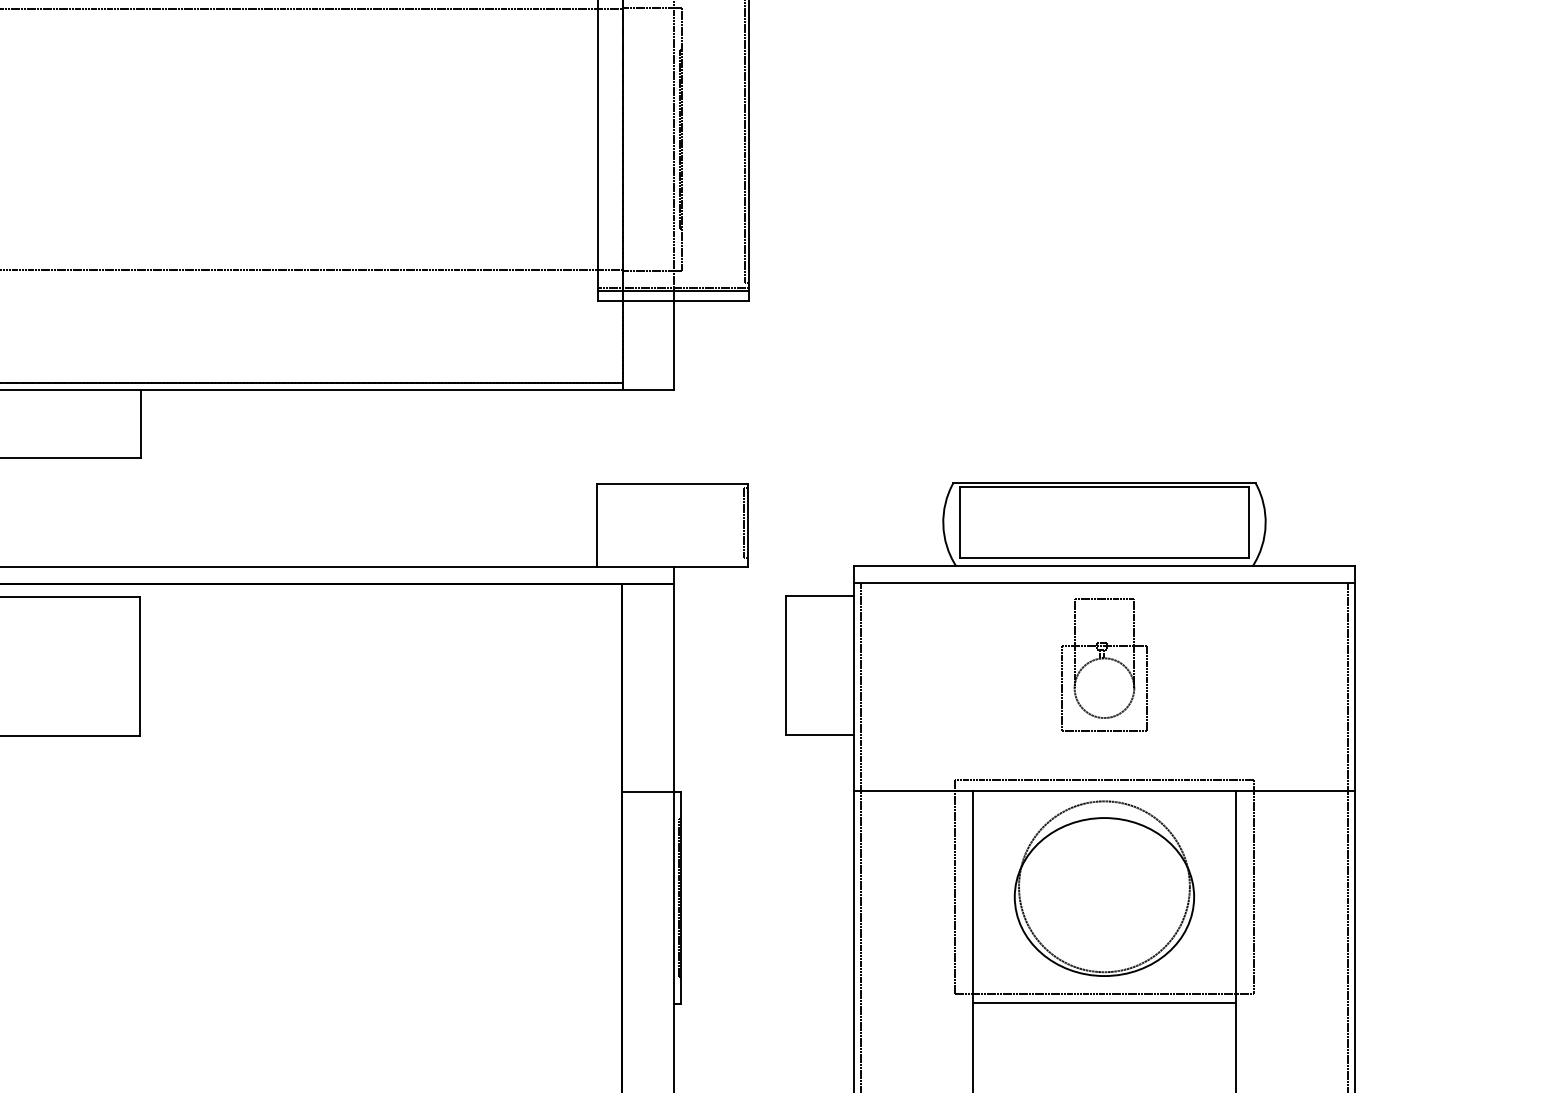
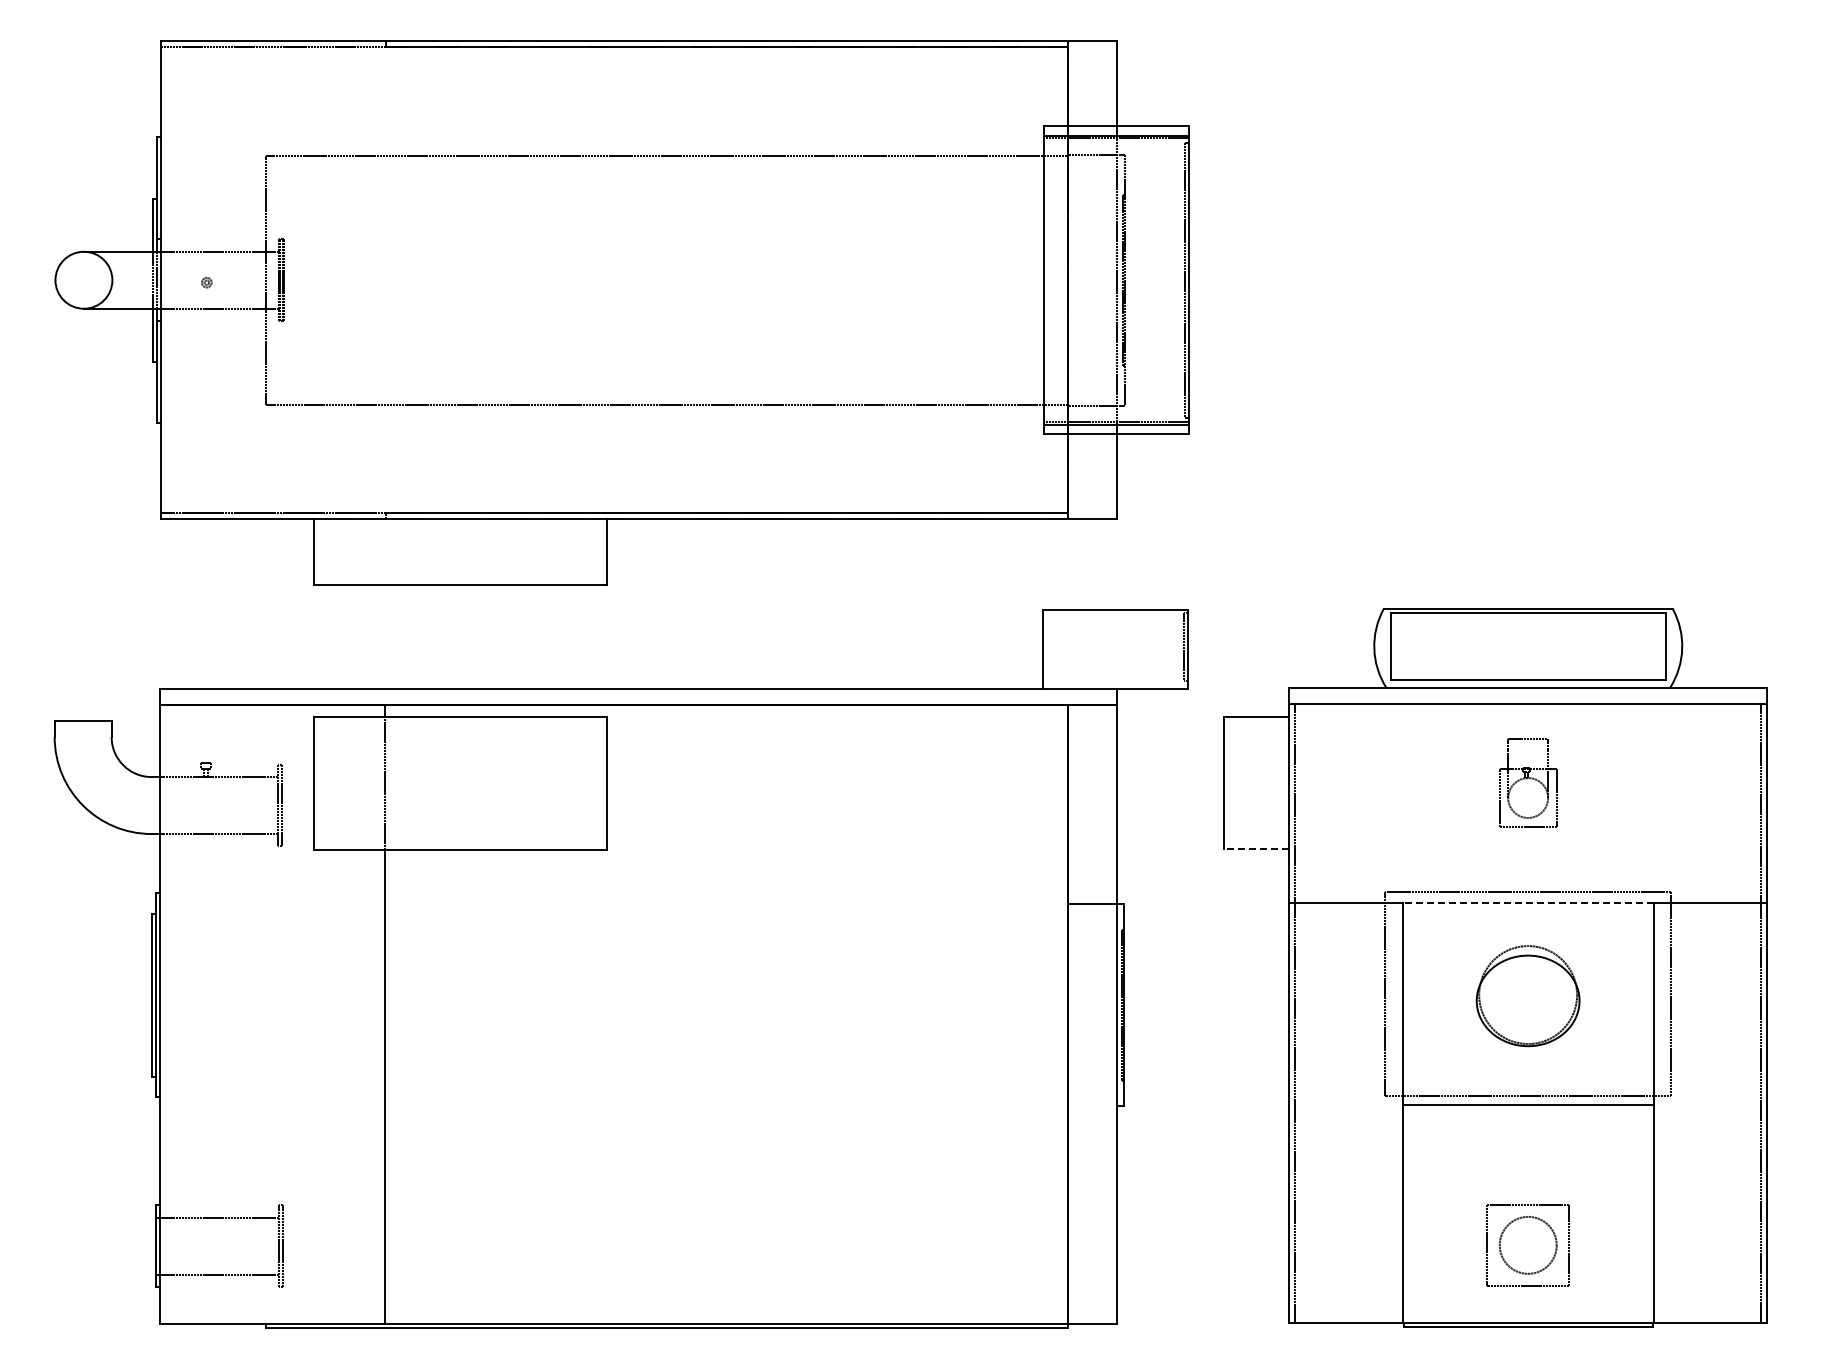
part: (1103, 664) -> (1527, 782), size x0.7
line: (820, 735) -> (1256, 849), solid -> dashed
line: (1104, 791) -> (1528, 903), solid -> dashed
part: (1103, 887) -> (1527, 995), size x0.6

